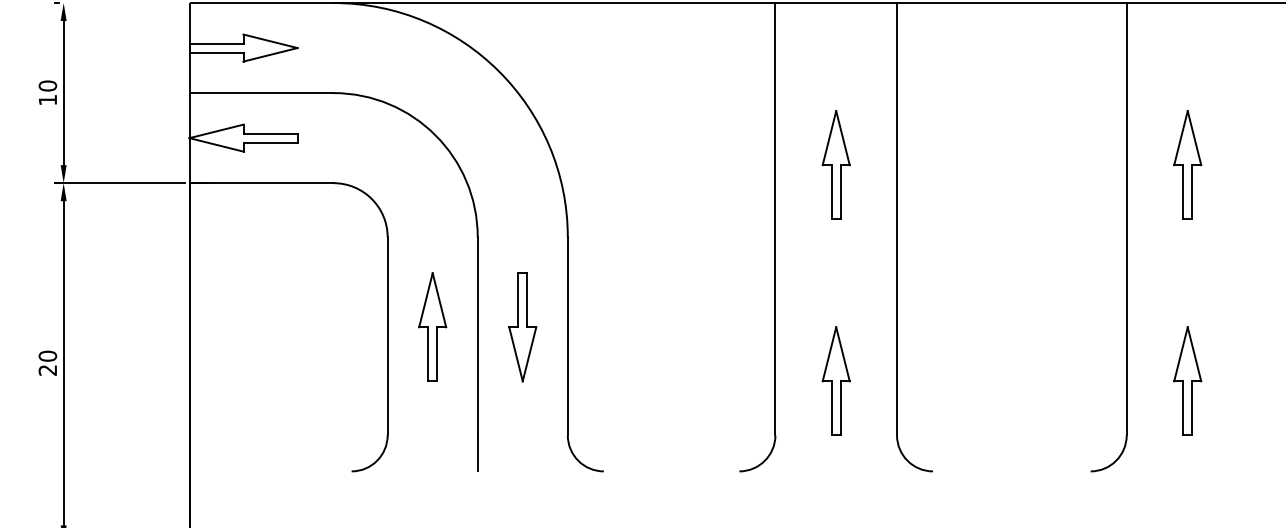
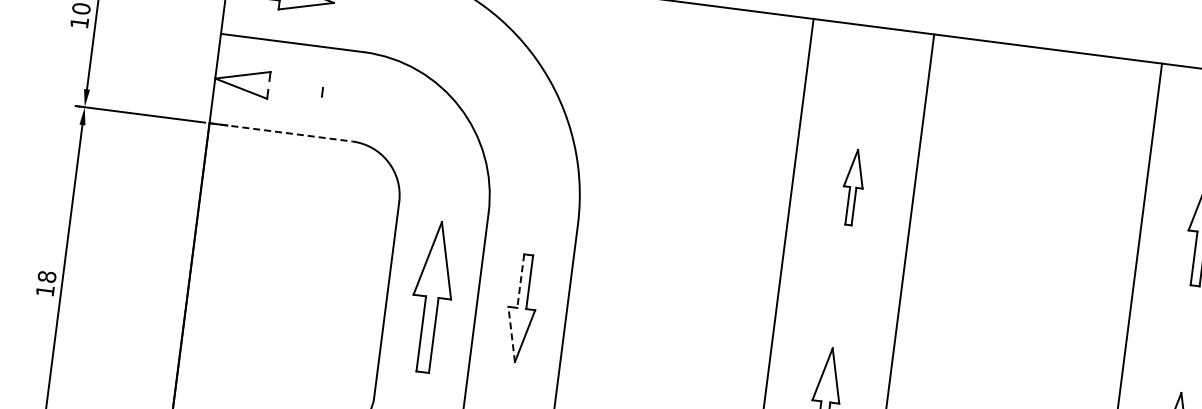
line: (270, 133) -> (296, 84), removed
line: (270, 142) -> (295, 93), removed
part: (835, 164) -> (852, 186), size x0.7
line: (262, 183) -> (281, 132), solid -> dashed
line: (518, 300) -> (520, 281), solid -> dashed
part: (432, 326) -> (432, 296), size x1.4
line: (516, 354) -> (512, 334), solid -> dashed
text: (47, 362) -> (45, 283), 20 -> 18

